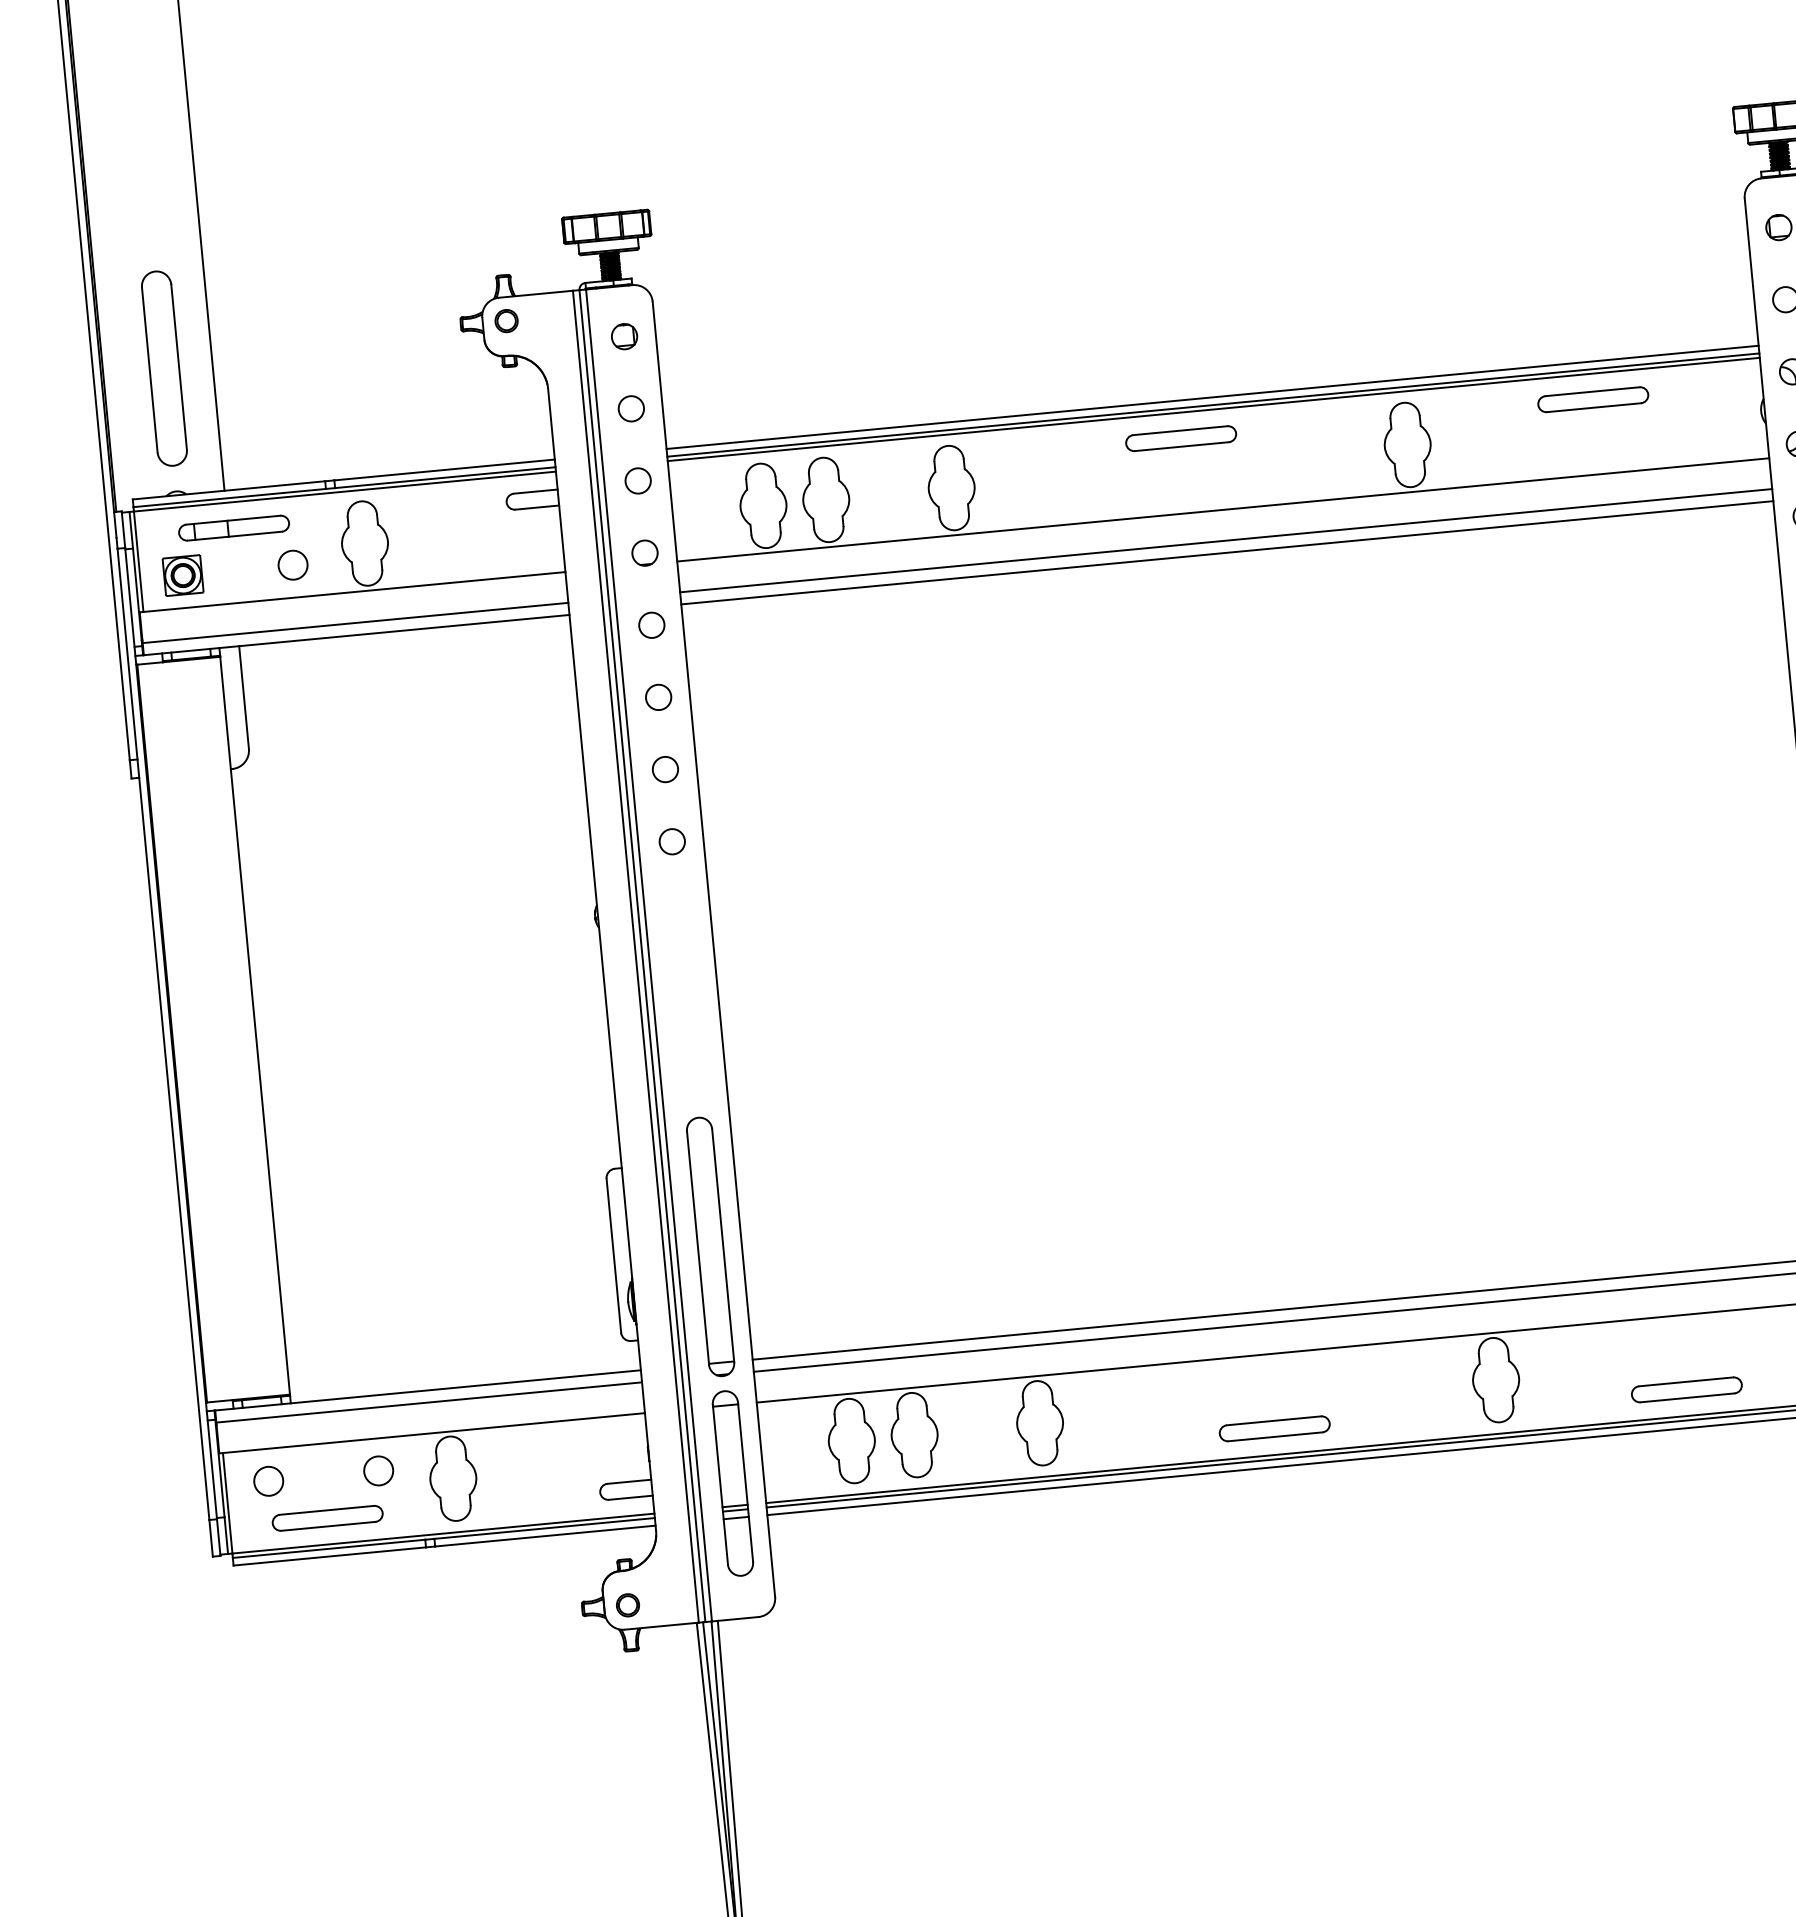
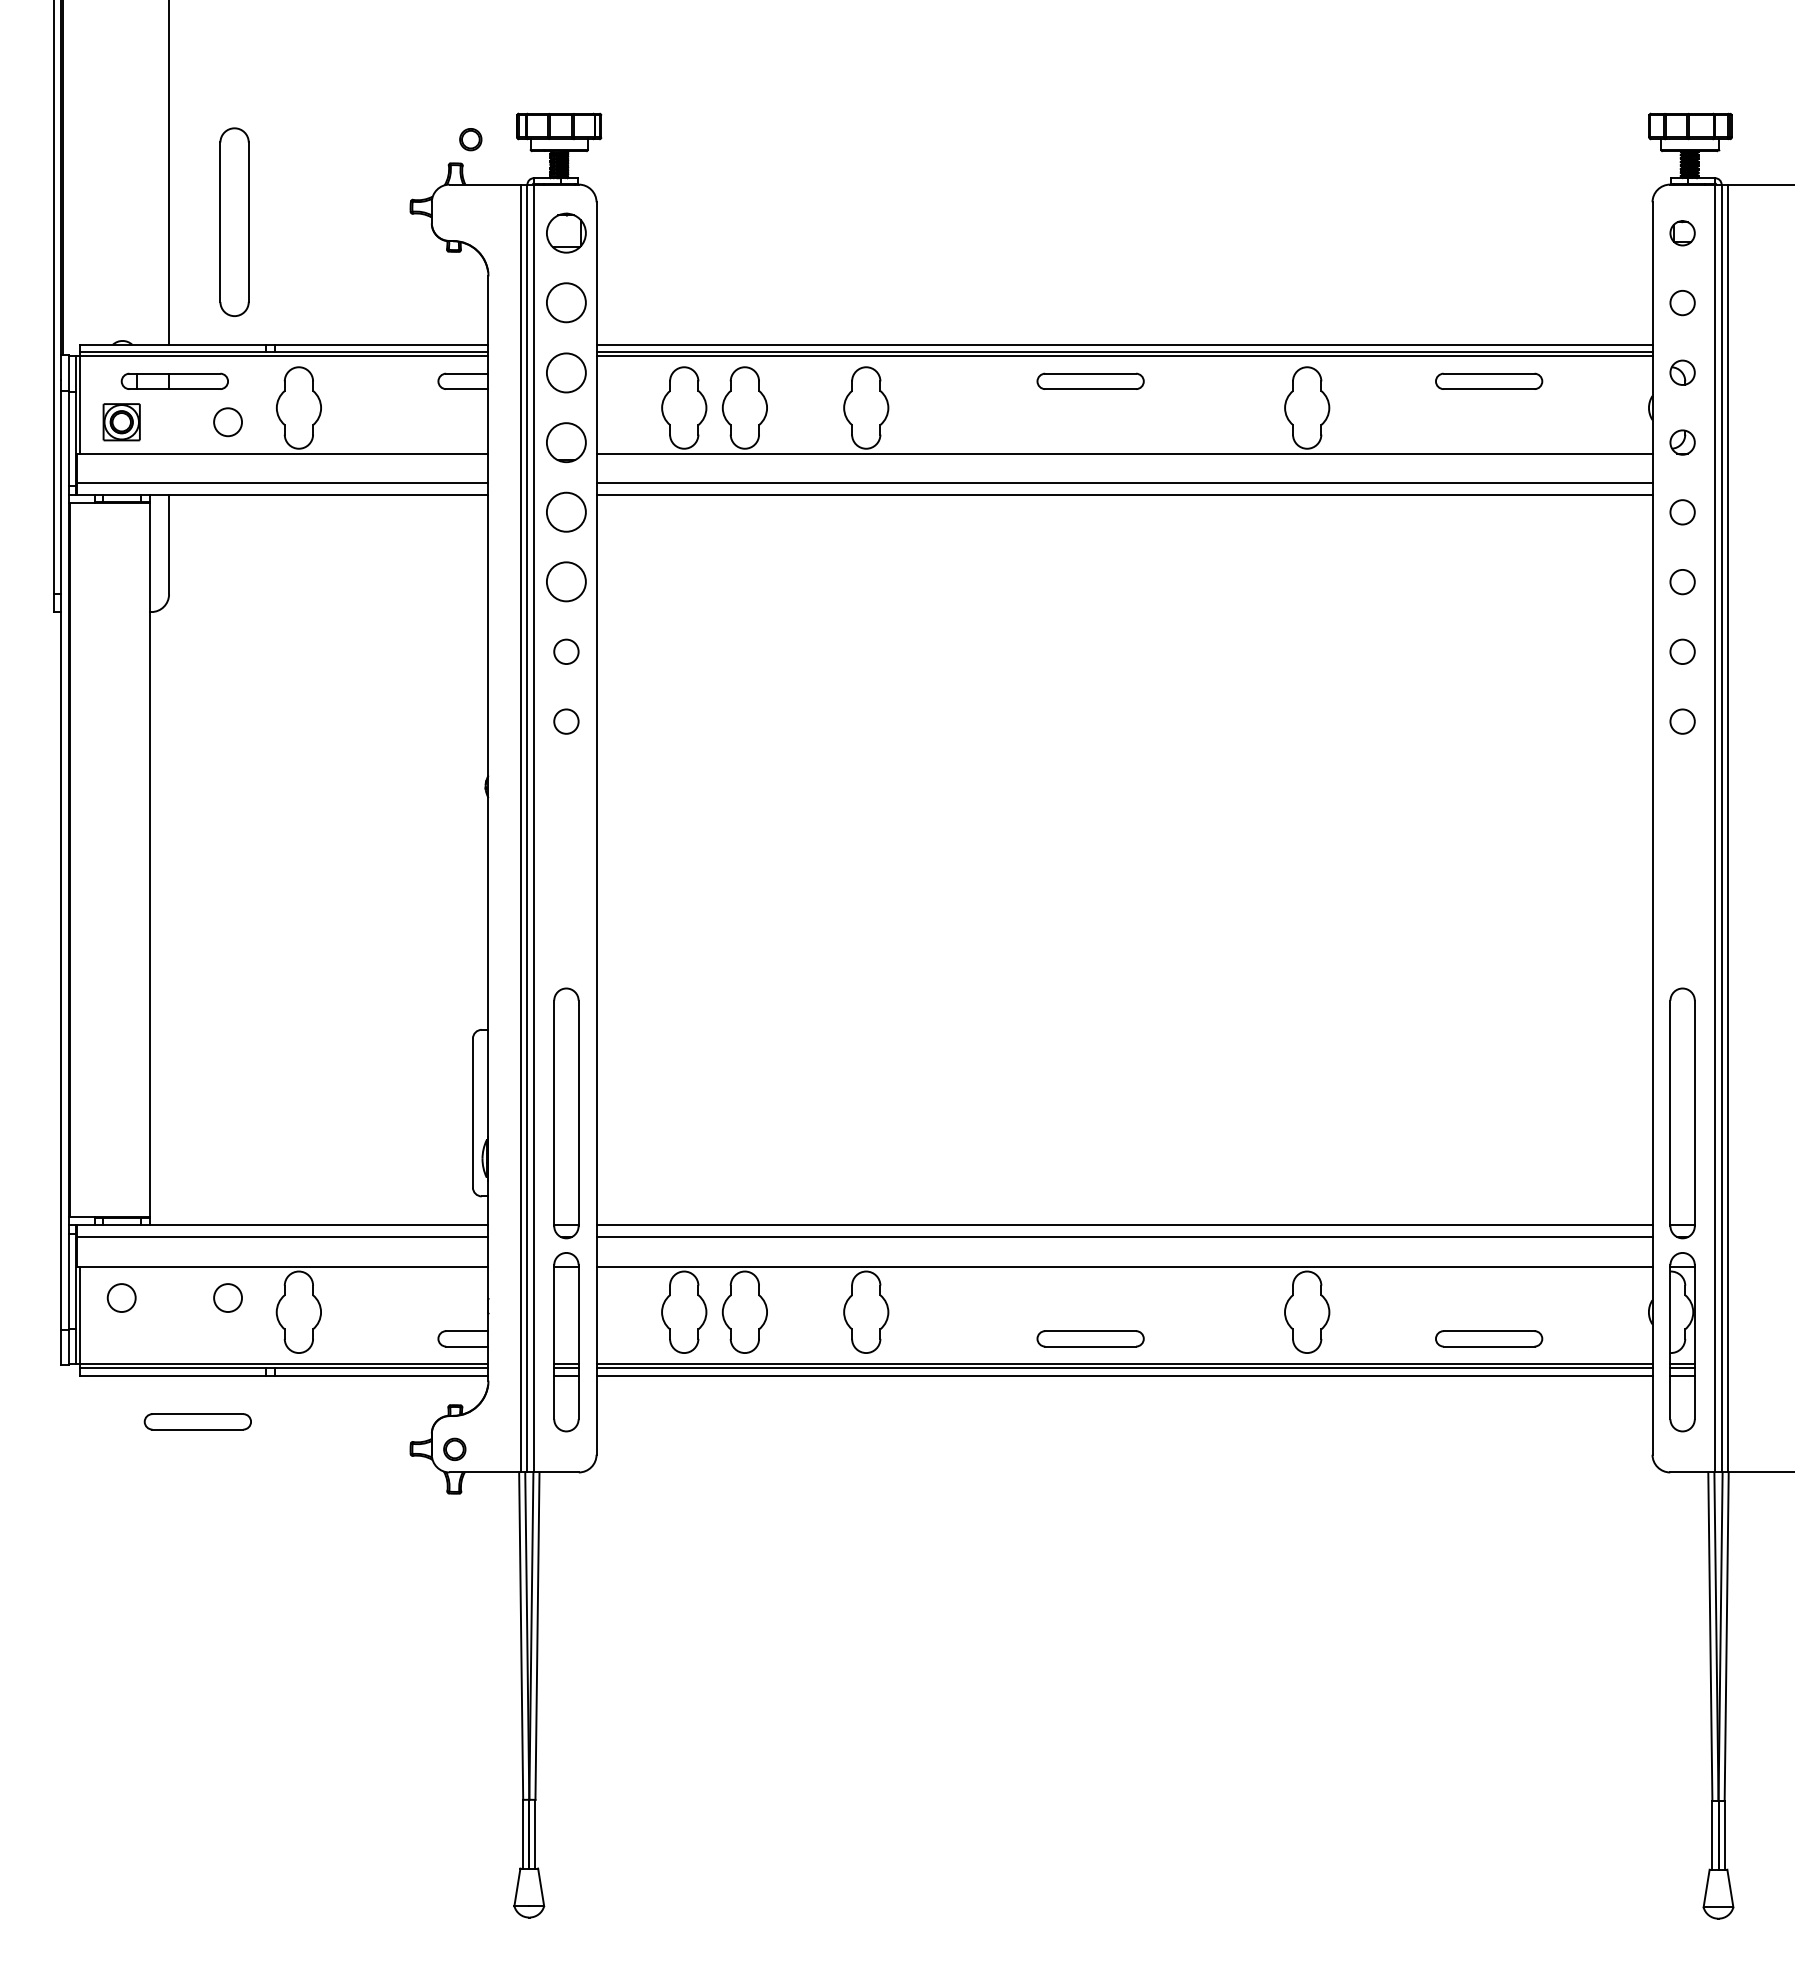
part: (506, 320) -> (470, 139), moved
part: (624, 336) -> (566, 233), size x1.6
part: (164, 367) -> (234, 221), moved
circle: (631, 409) -> (566, 303), size x1.6
circle: (638, 480) -> (566, 372), size x1.6
circle: (645, 553) -> (566, 442), size x1.6
circle: (651, 625) -> (566, 512), size x1.6
circle: (658, 697) -> (566, 582), size x1.6
part: (327, 1518) -> (197, 1421), moved

